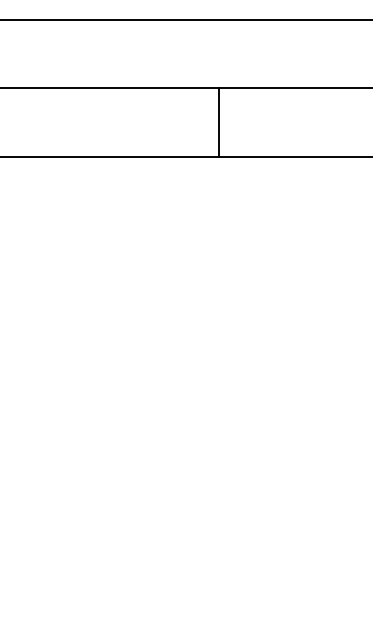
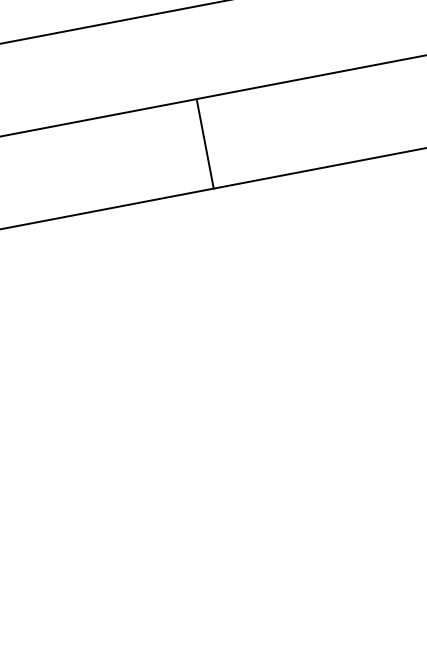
line: (218, 122) -> (204, 144), moved

